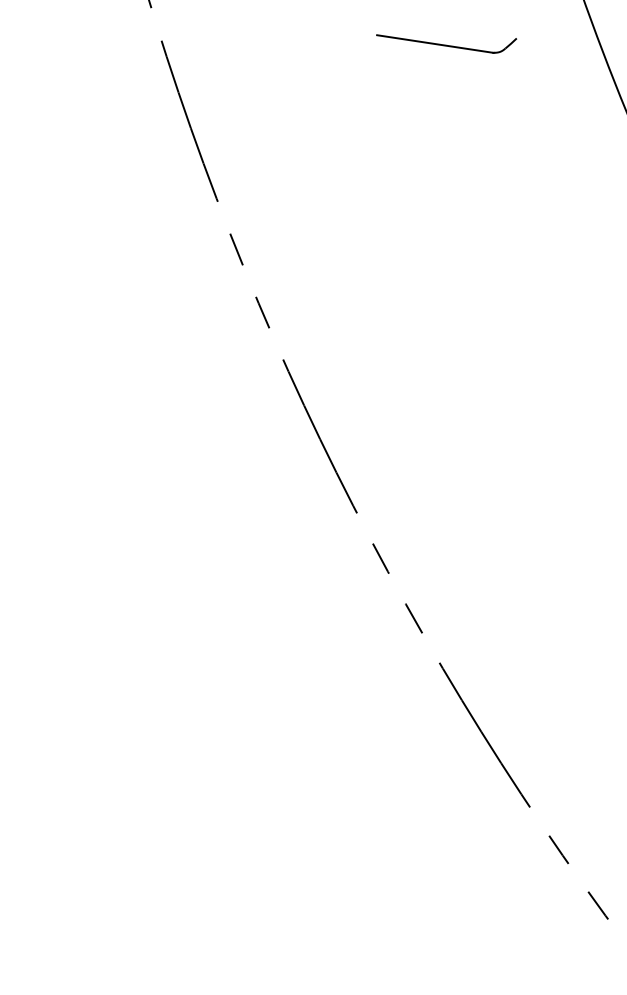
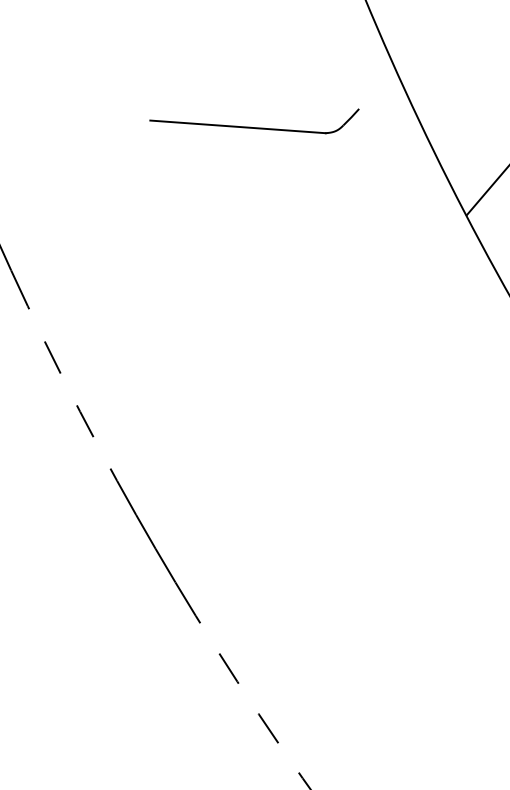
part: (446, 43) -> (255, 124), size x1.43

